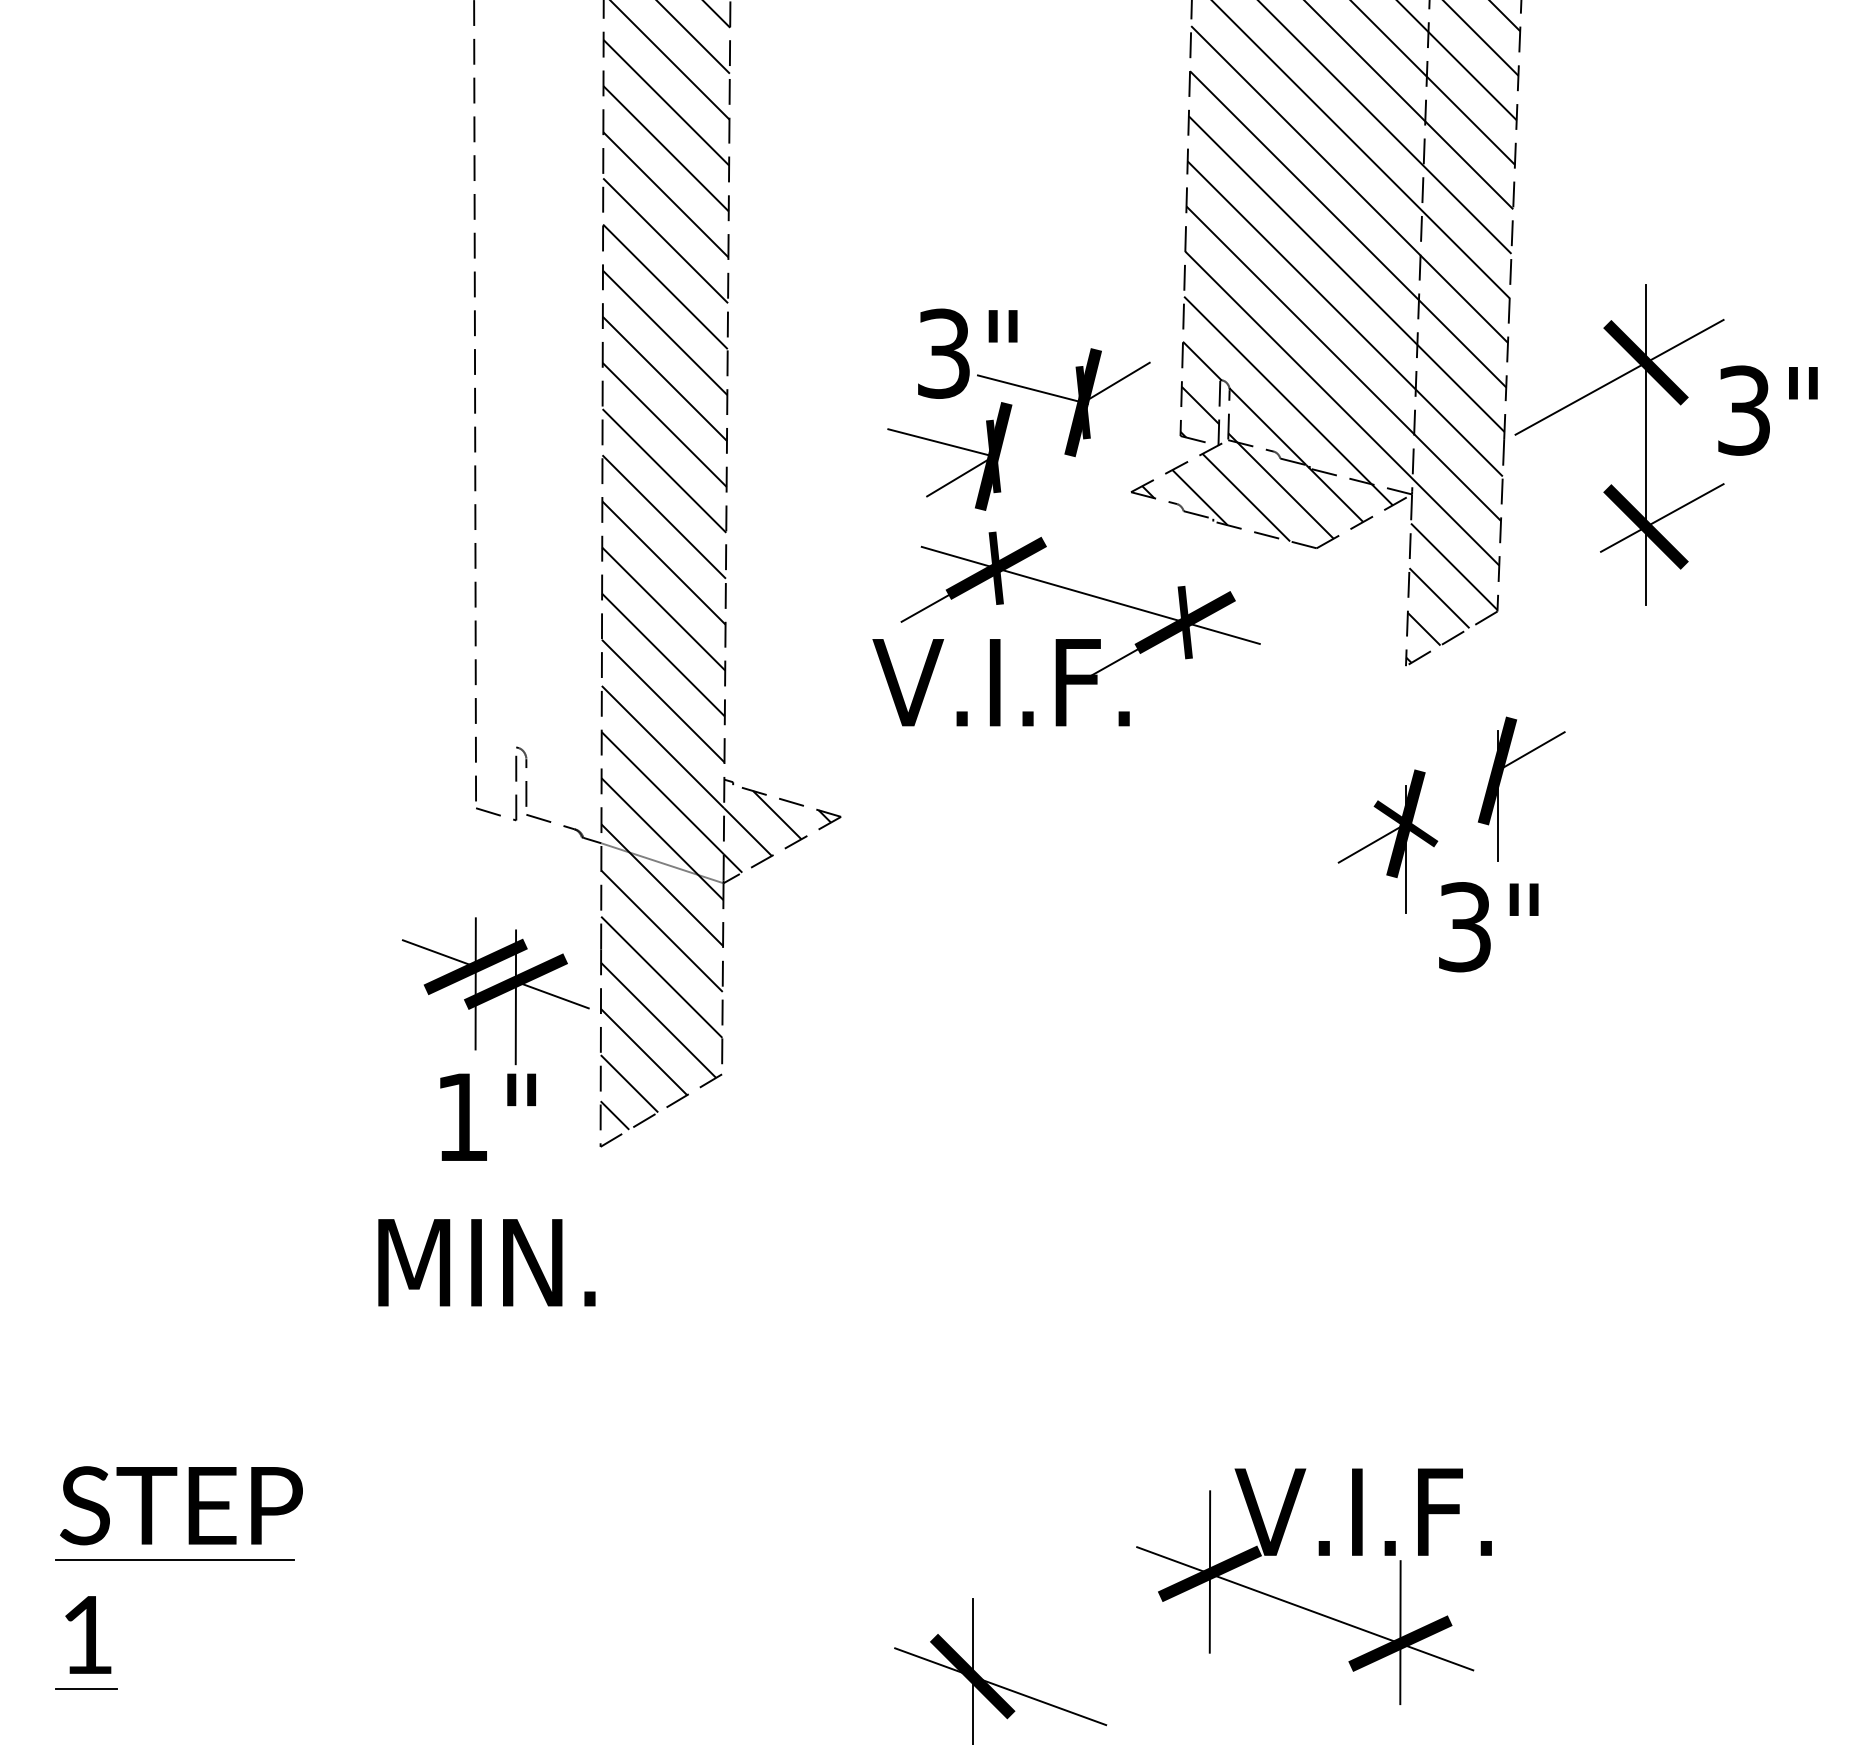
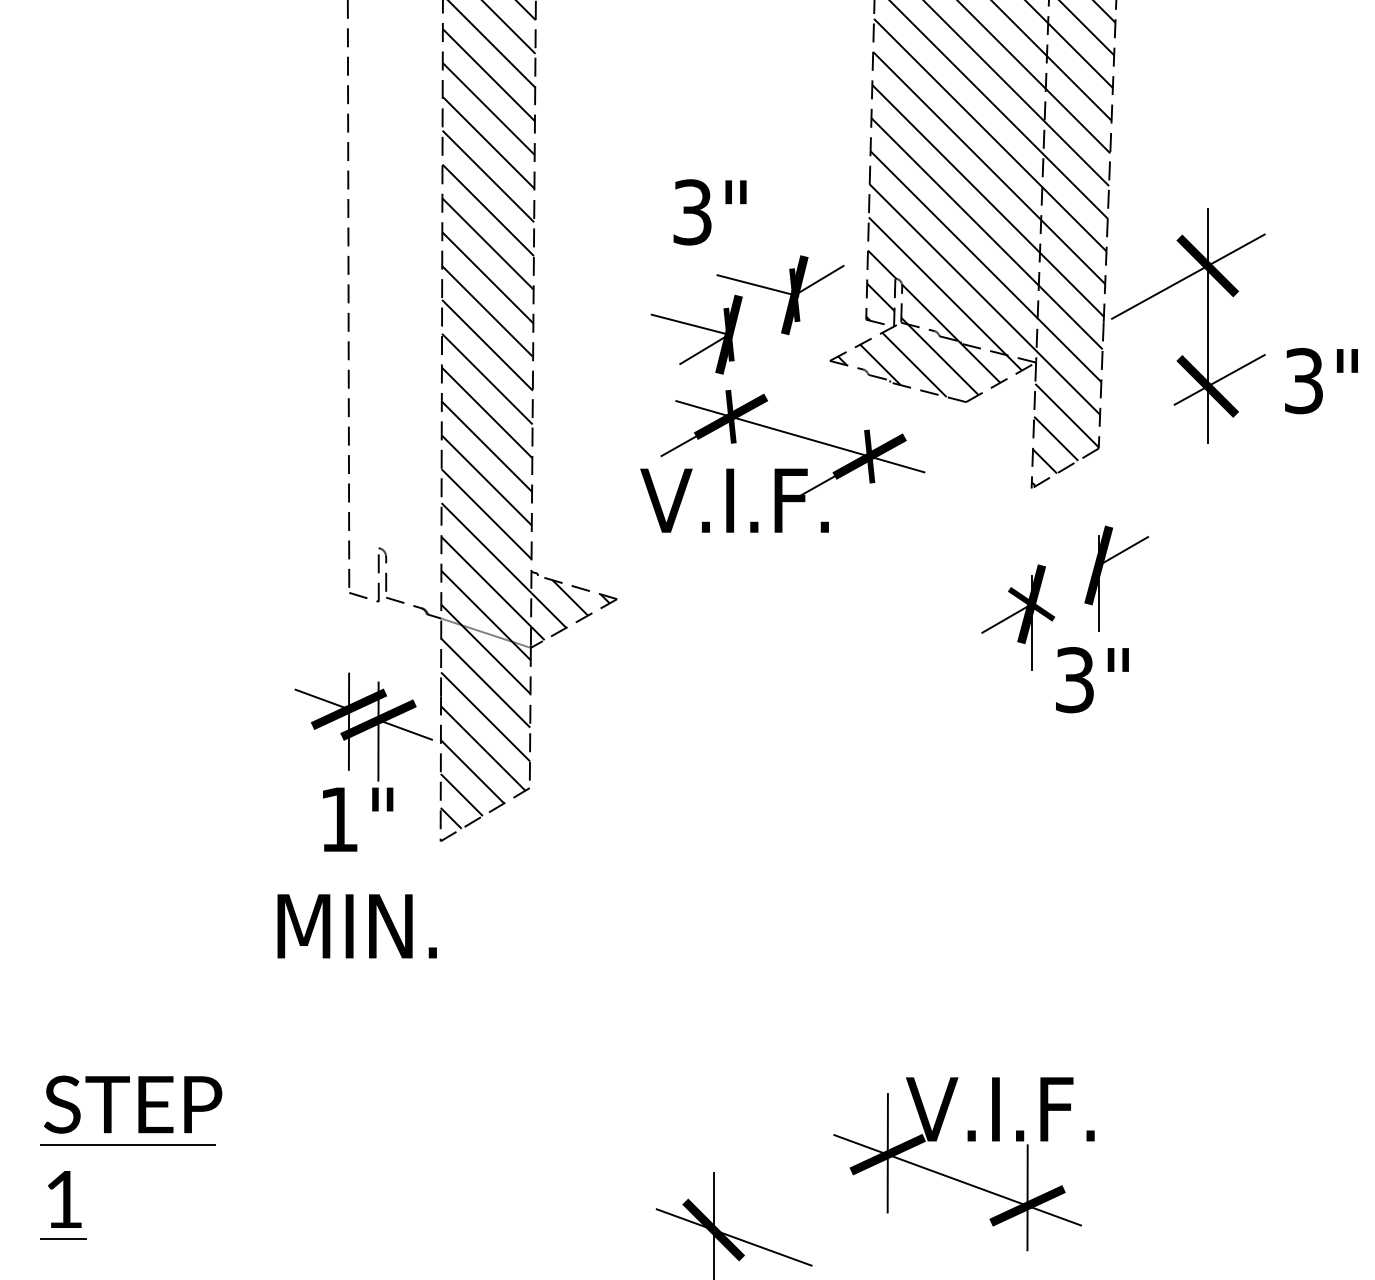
text: (967, 353) -> (709, 212), moved
text: (1767, 410) -> (1321, 380), moved

